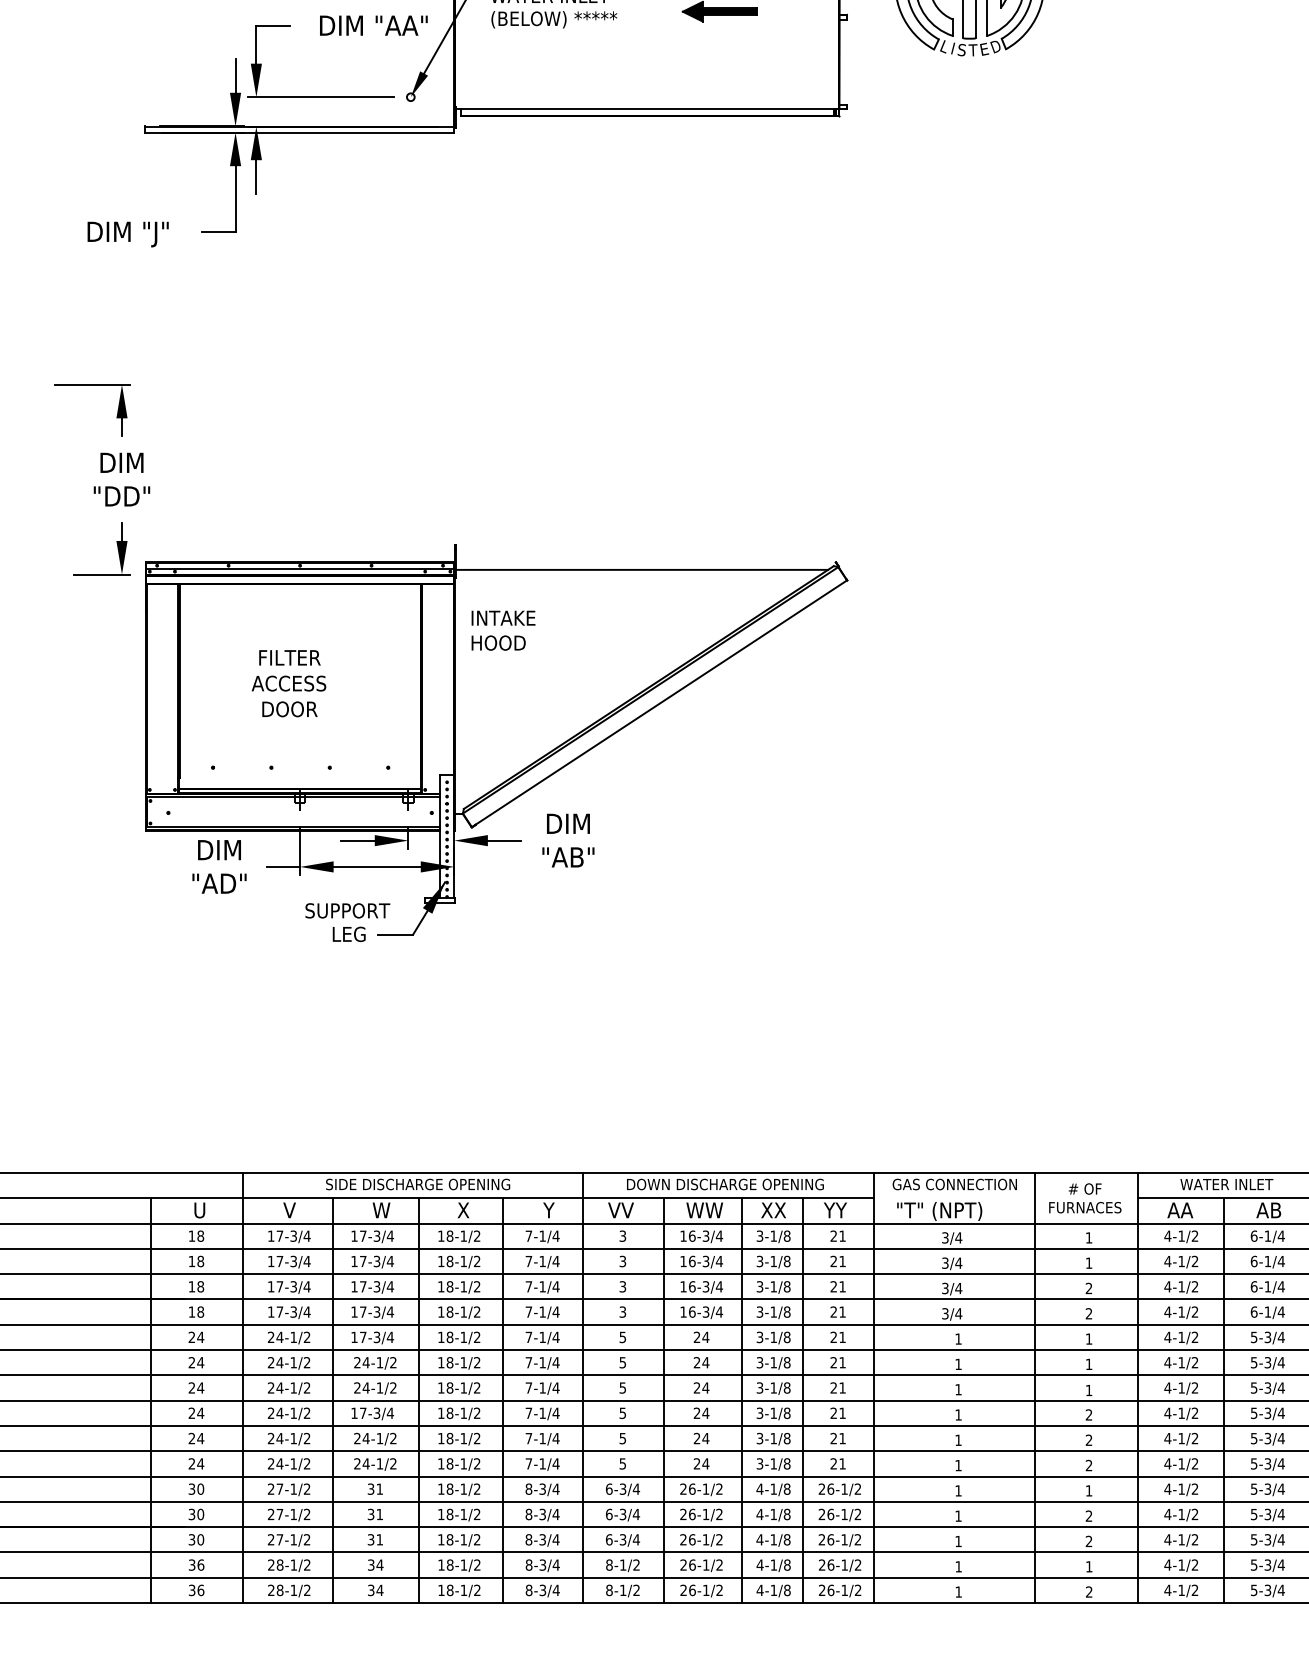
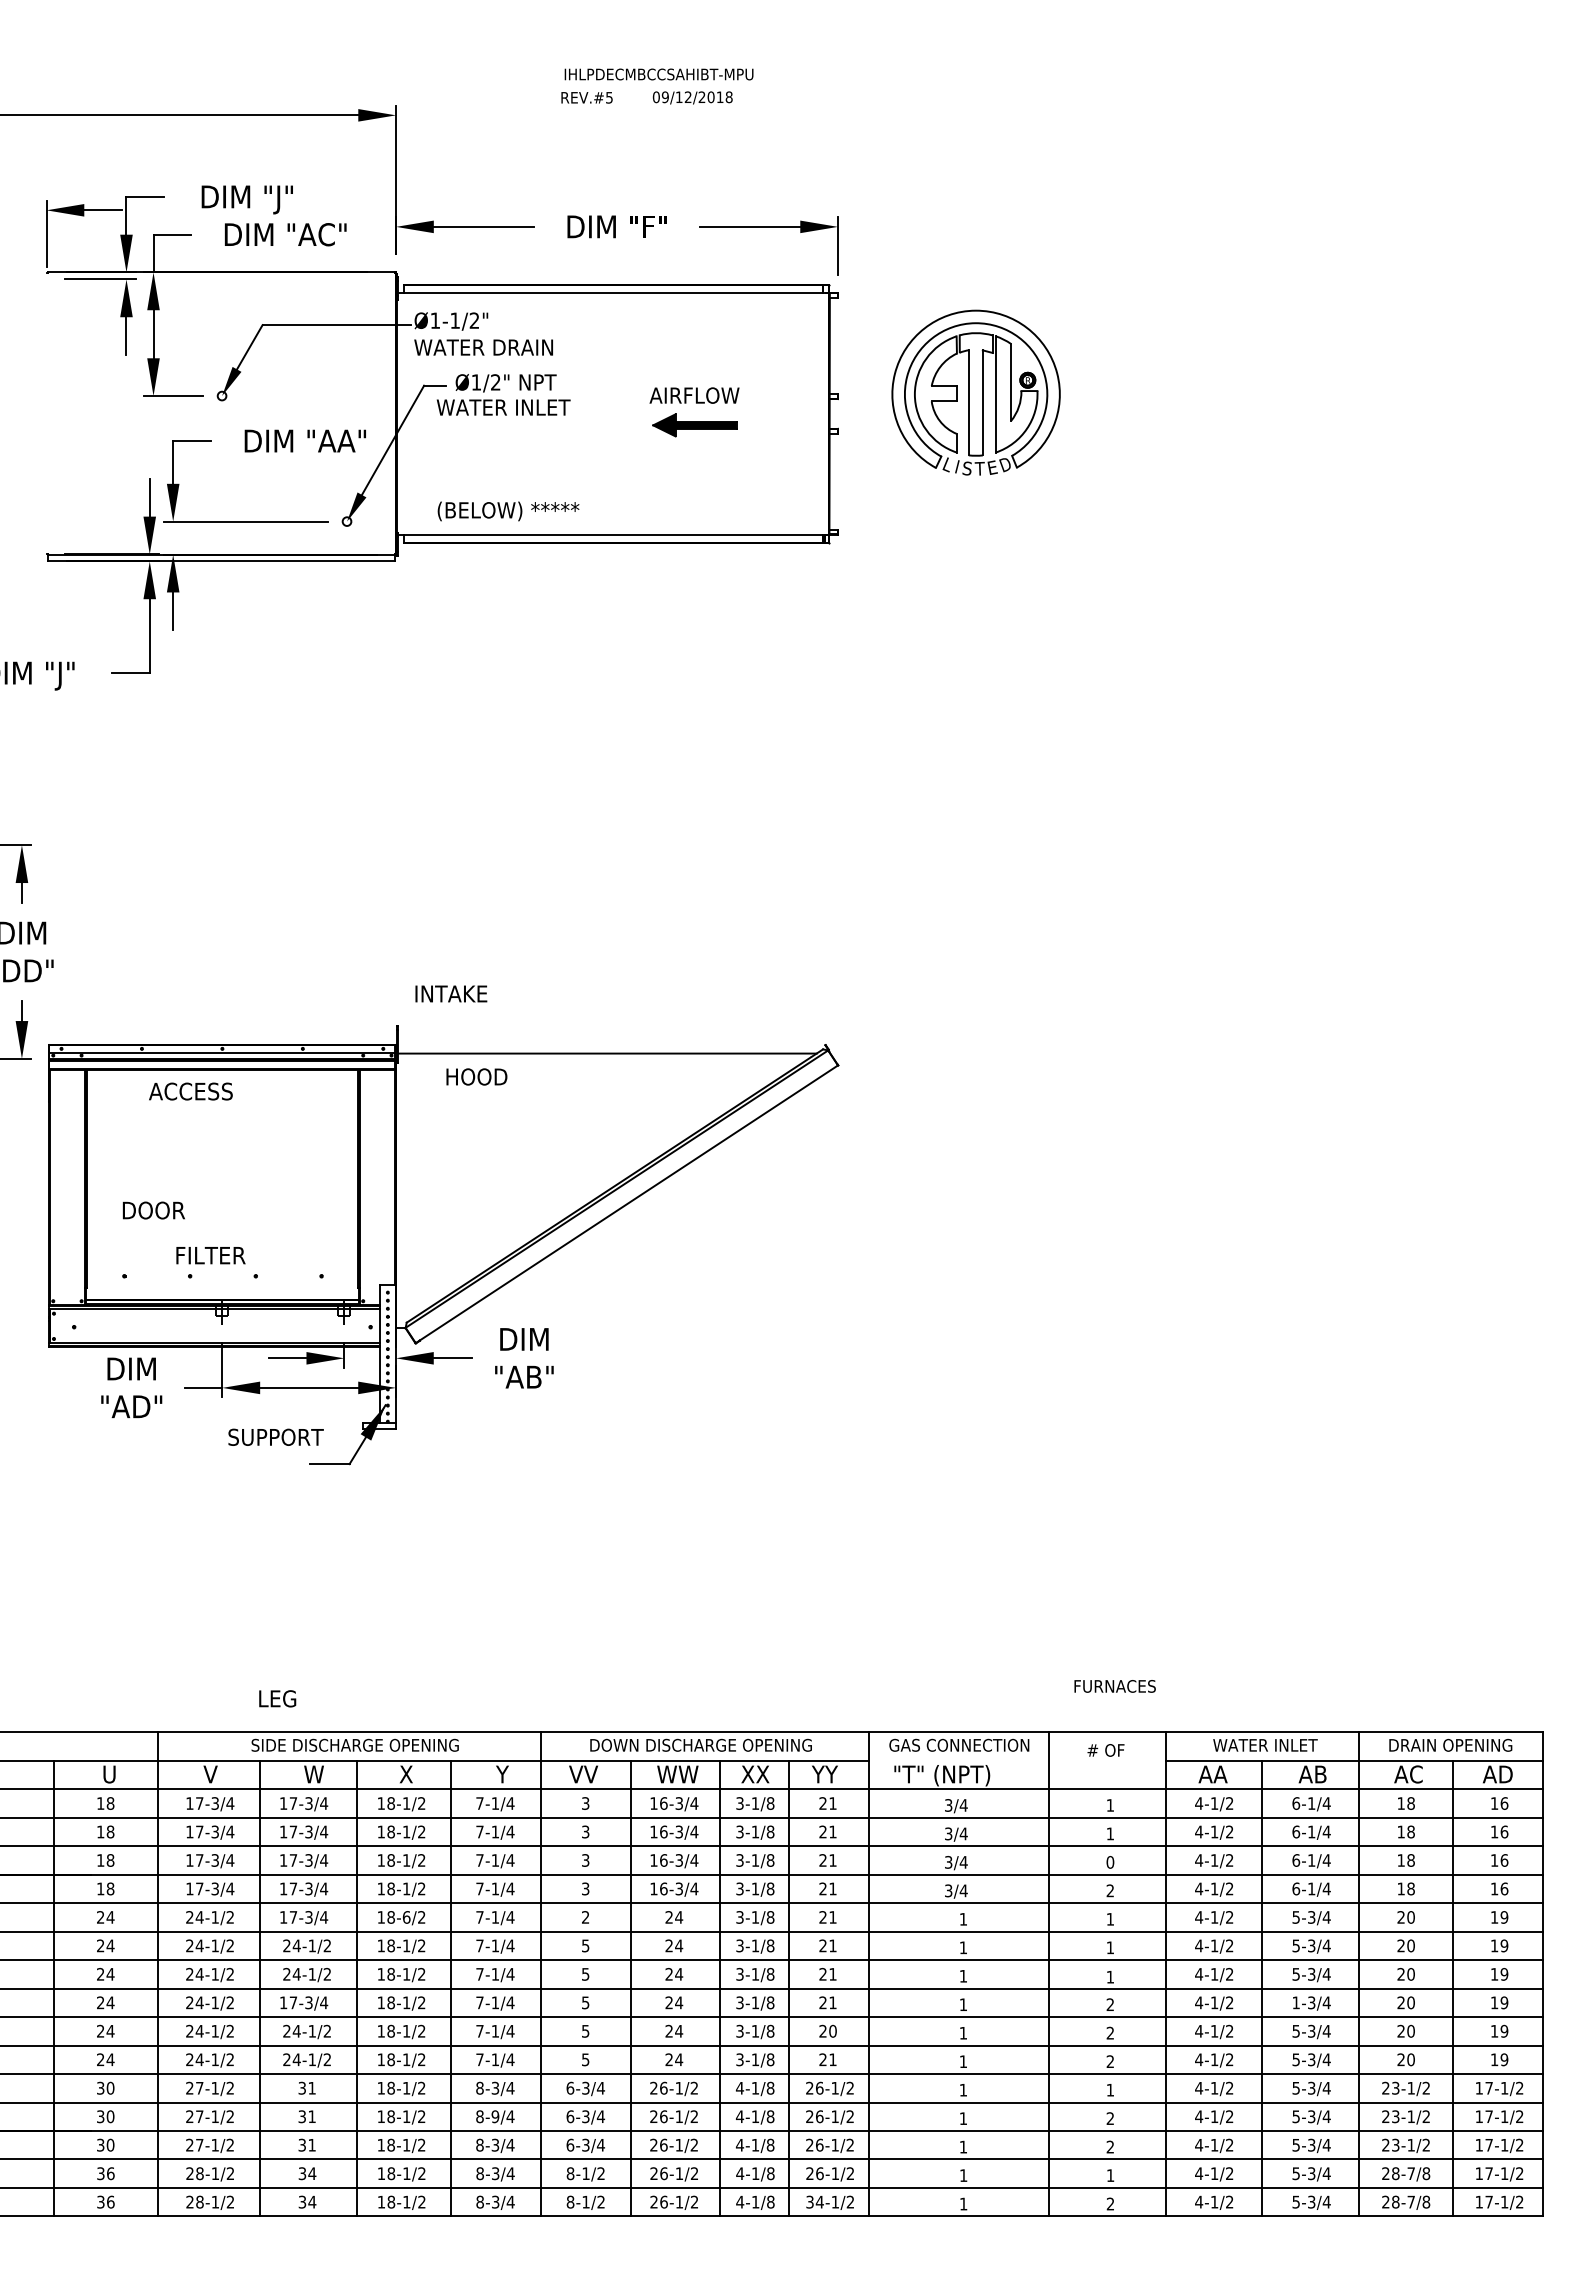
text: (554, 19) -> (508, 511), moved
text: (503, 617) -> (451, 993), moved
text: (498, 642) -> (476, 1076), moved
text: (289, 657) -> (210, 1255), moved
text: (288, 683) -> (190, 1091), moved
text: (289, 709) -> (153, 1210), moved
text: (349, 934) -> (277, 1698), moved
text: (1084, 1207) -> (1114, 1686), moved
text: (1089, 1288) -> (1110, 1862), 2 -> 0
text: (463, 1337) -> (406, 1917), 18-1/2 -> 18-6/2
text: (622, 1337) -> (585, 1917), 5 -> 2
text: (1253, 1413) -> (1295, 2002), 5-3/4 -> 1-3/4
text: (842, 1437) -> (832, 2030), 21 -> 20
text: (542, 1514) -> (495, 2116), 8-3/4 -> 8-9/4
text: (826, 1589) -> (814, 2201), 26-1/2 -> 34-1/2

